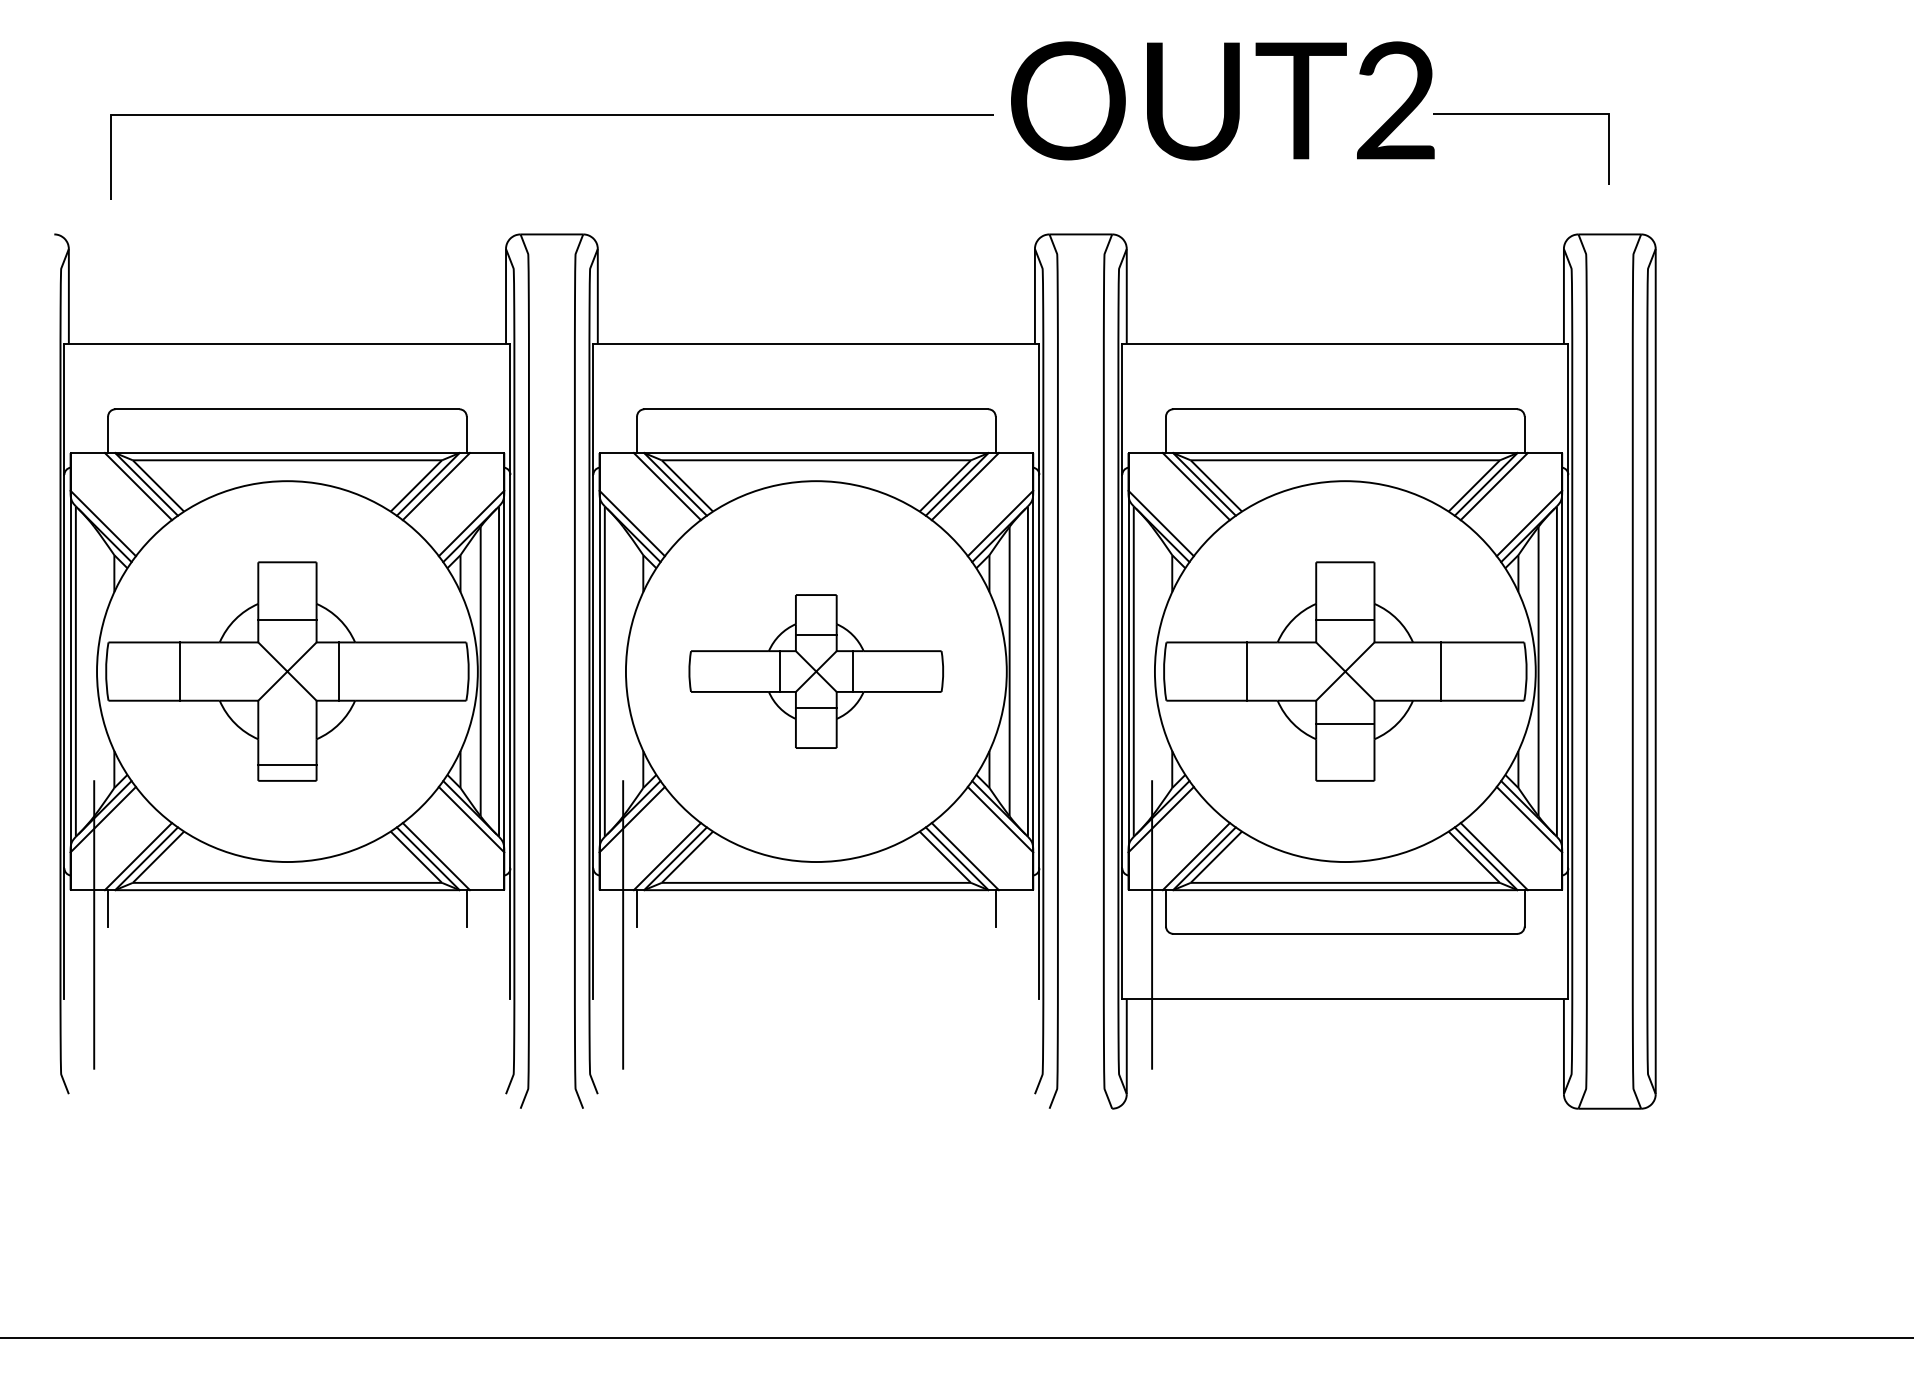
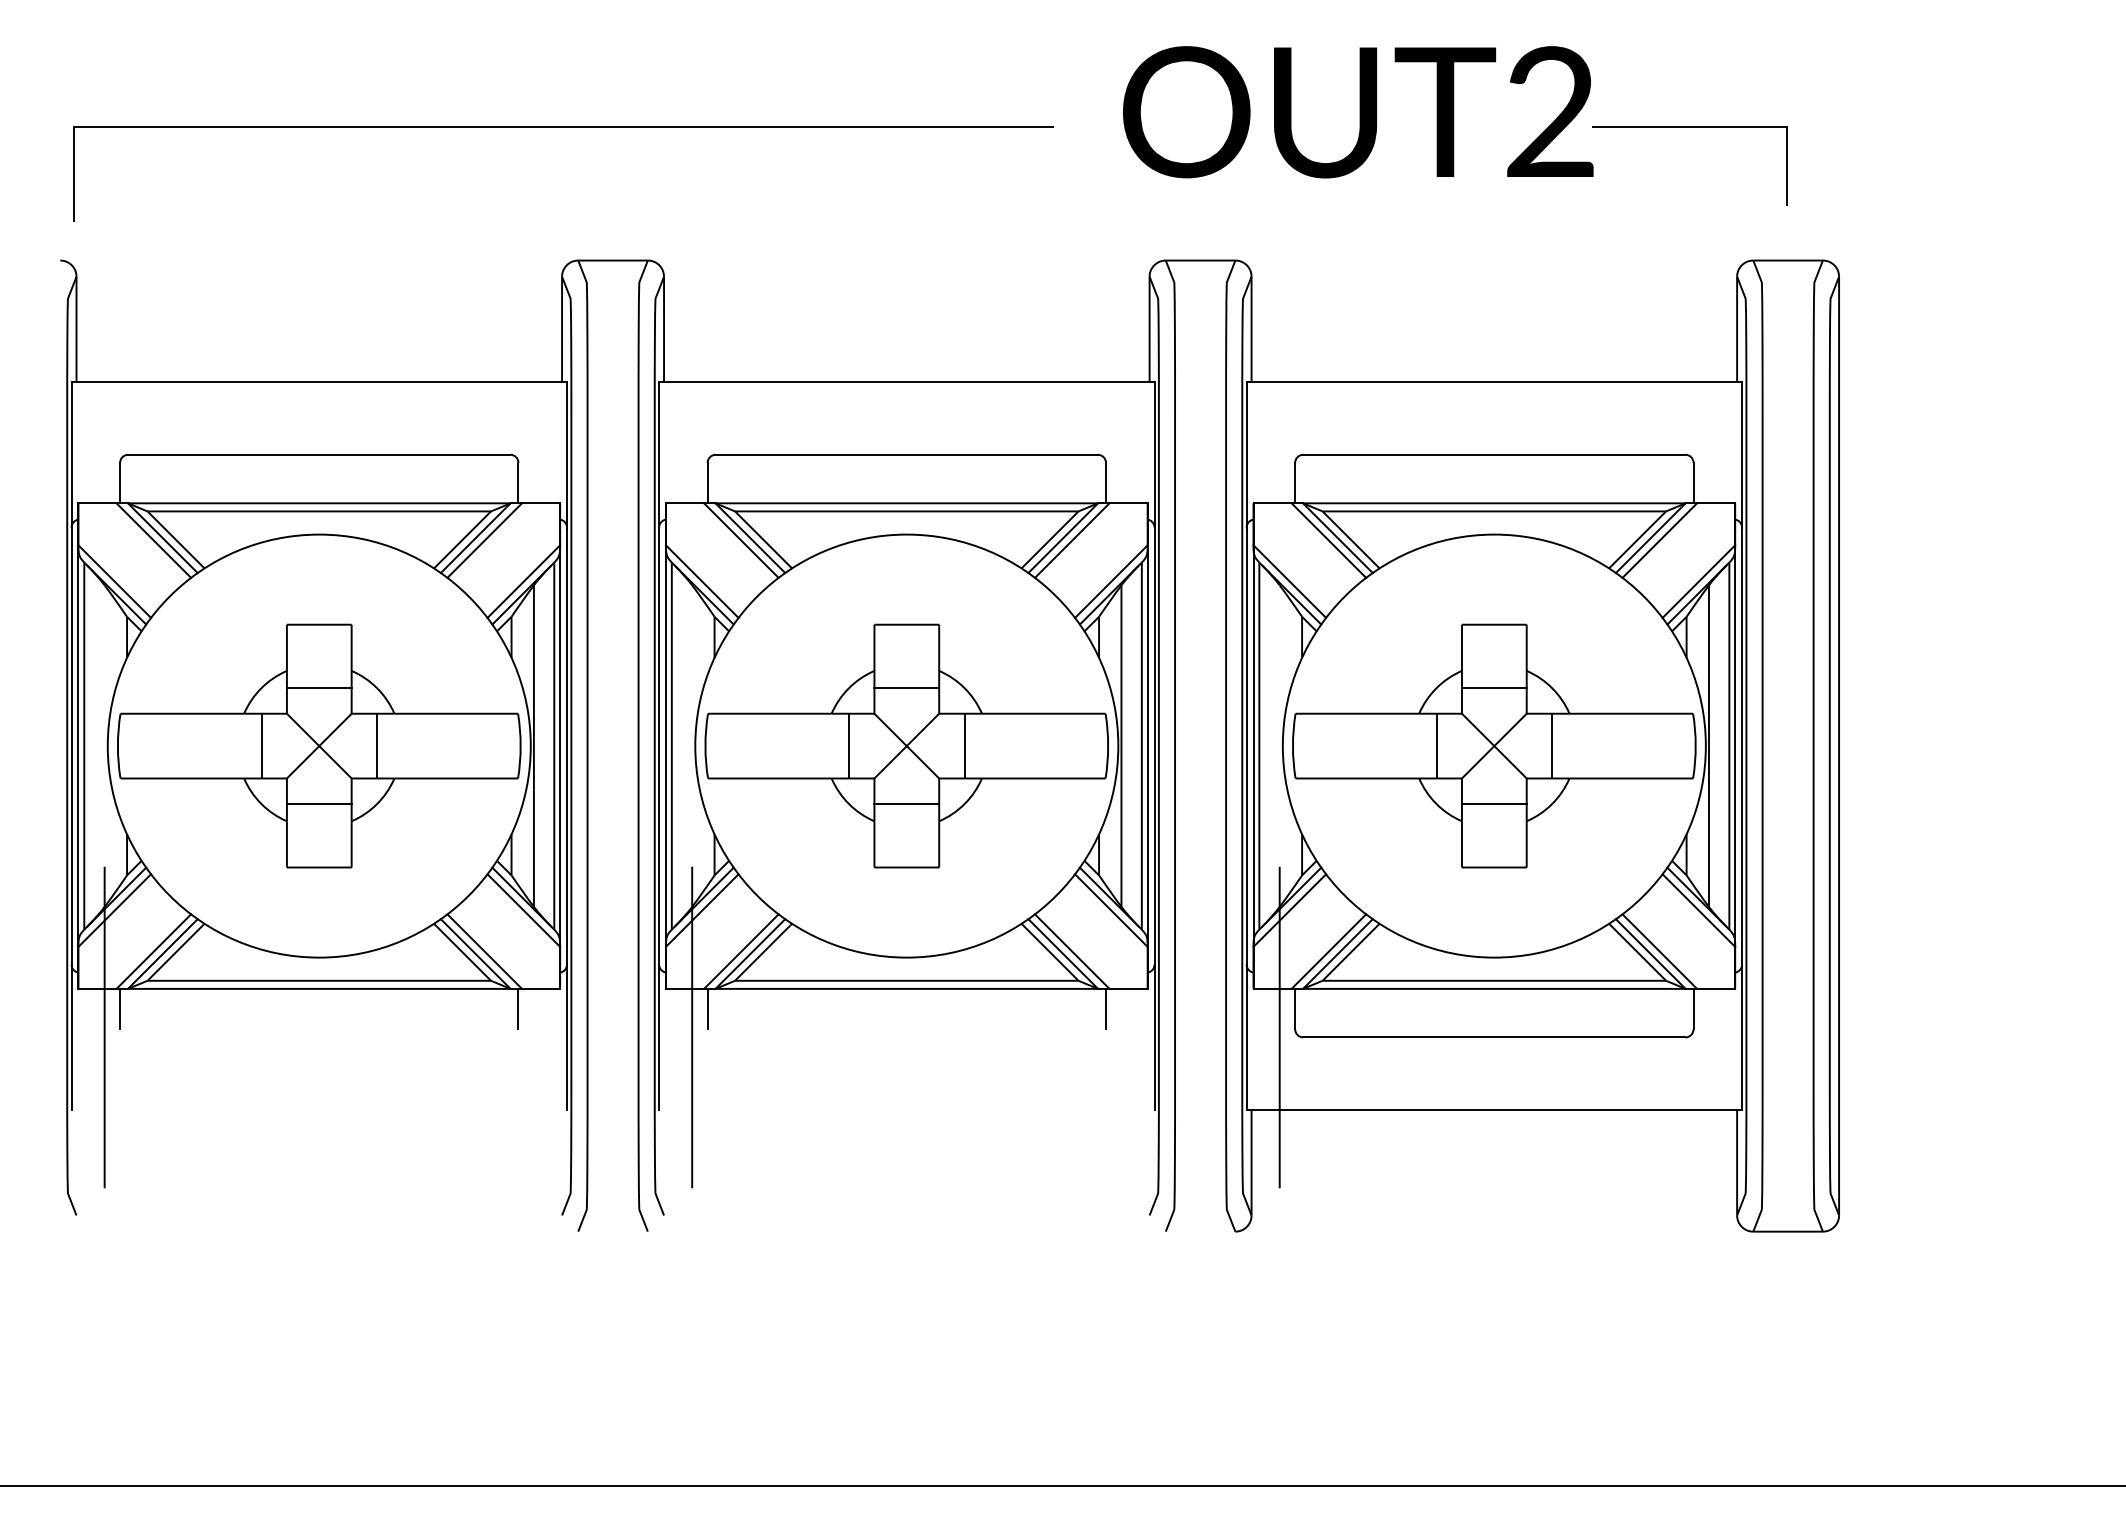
line: (552, 114) -> (563, 127), moved
line: (179, 671) -> (261, 745), moved
part: (816, 671) -> (906, 745), size x1.43
line: (1246, 671) -> (1436, 745), moved
line: (1440, 671) -> (1552, 745), moved
line: (286, 764) -> (318, 803), moved

